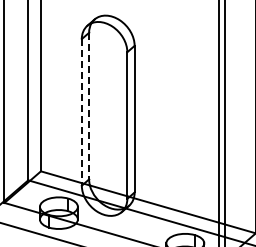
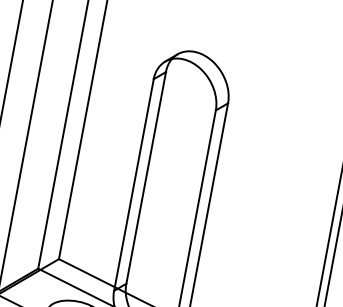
line: (89, 106) -> (146, 178), dashed -> solid
line: (81, 112) -> (133, 185), dashed -> solid

